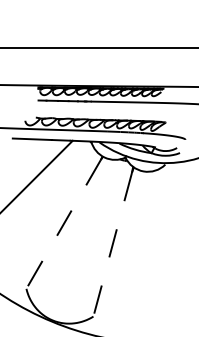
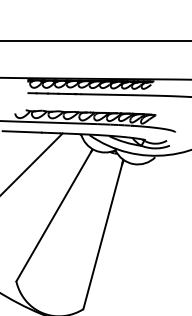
line: (63, 224) -> (53, 217), dashed -> solid
line: (112, 245) -> (102, 238), dashed -> solid

